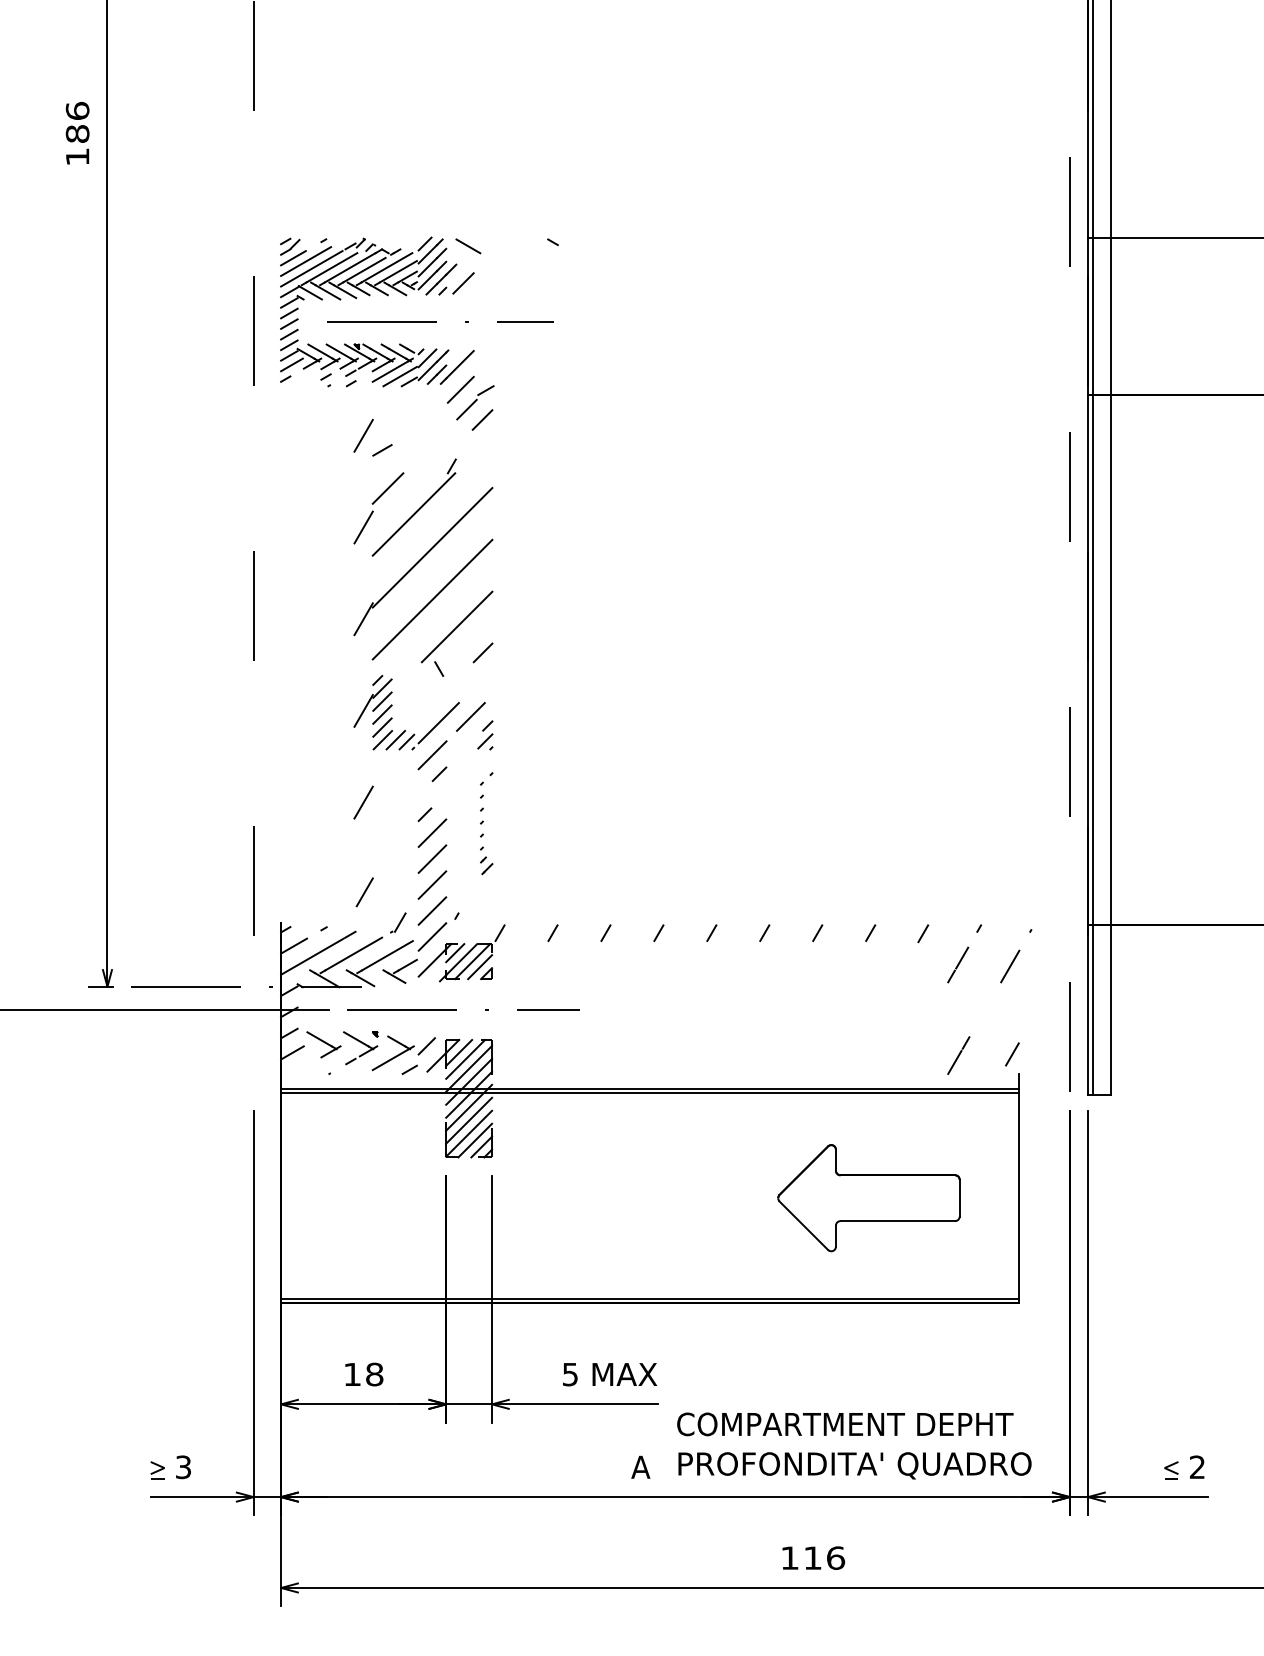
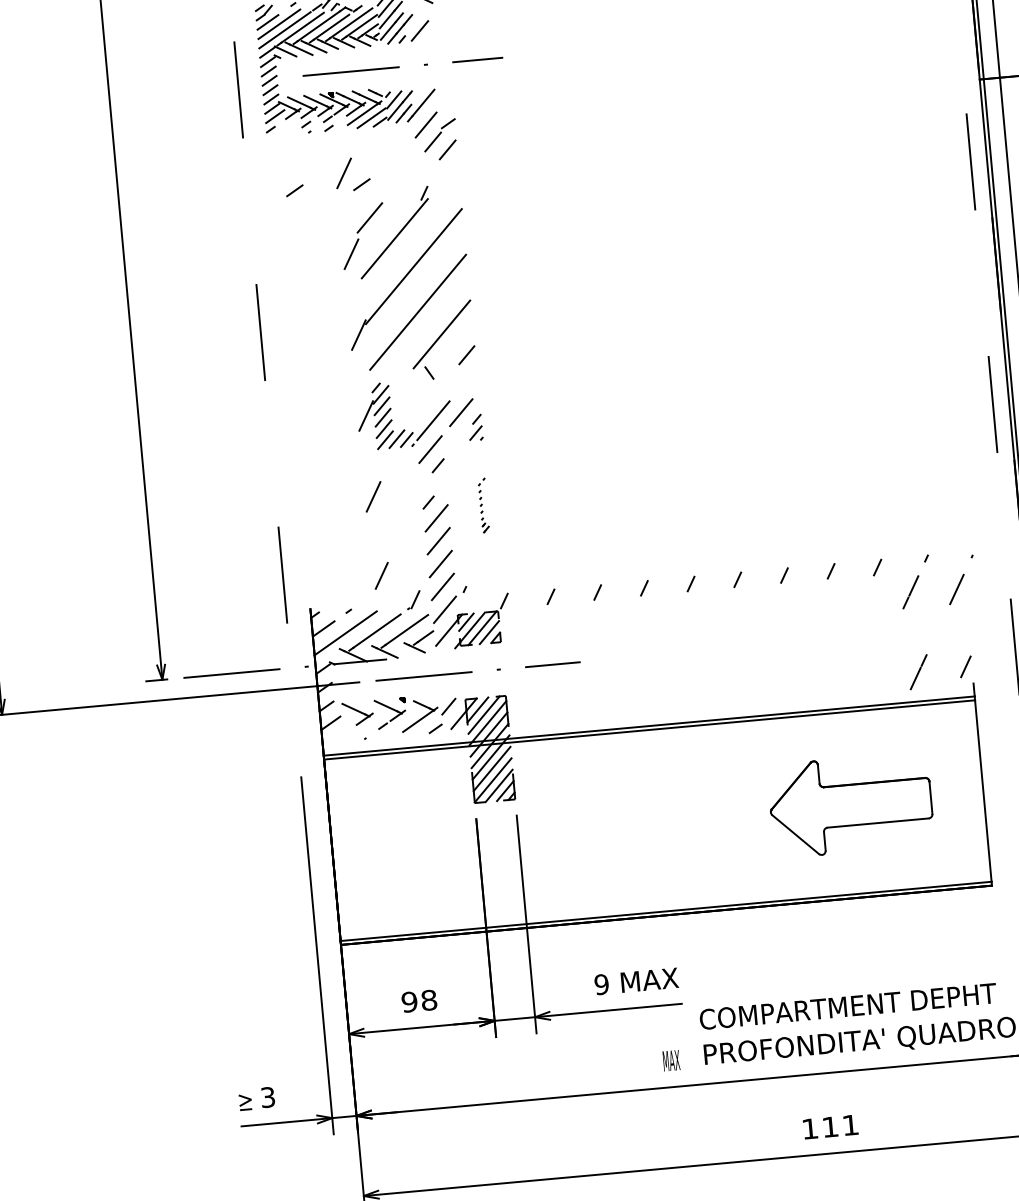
line: (306, 450) -> (294, 190), added
part: (486, 823) -> (483, 505), size x0.6
text: (352, 1374) -> (409, 1002), 18 -> 98
text: (570, 1374) -> (601, 984), 5 -> 9
text: (640, 1466) -> (670, 1060), A -> MAX
text: (836, 1557) -> (851, 1124), 116 -> 111

